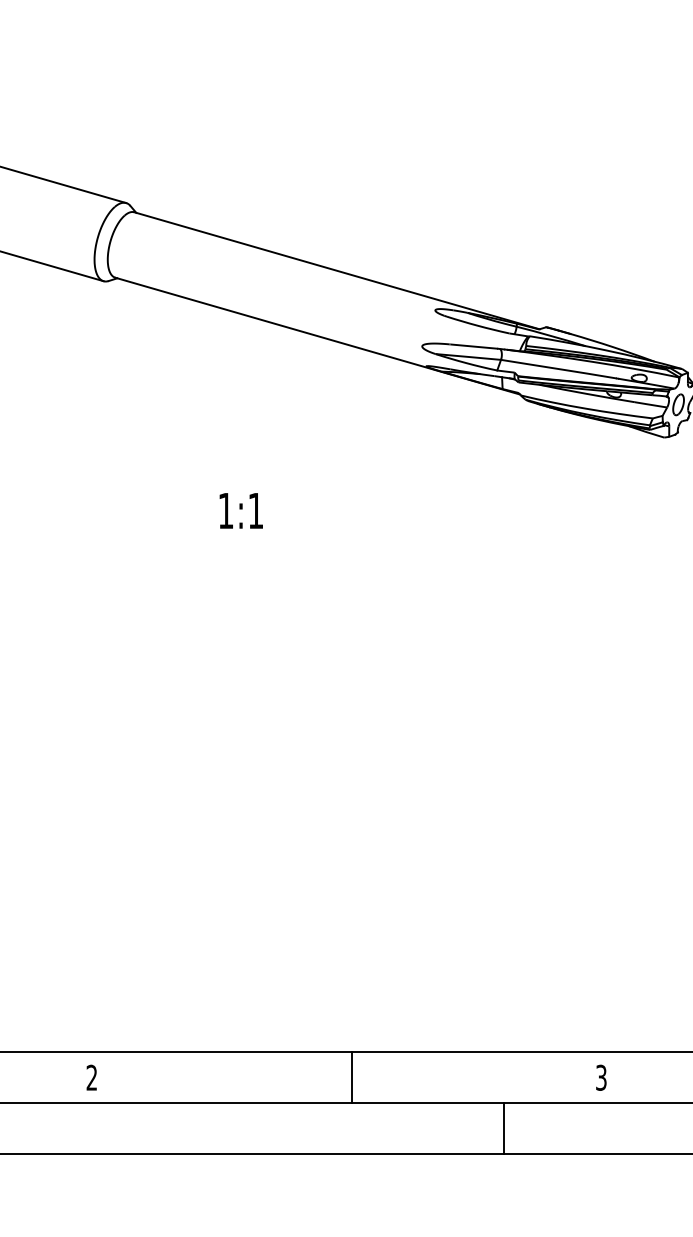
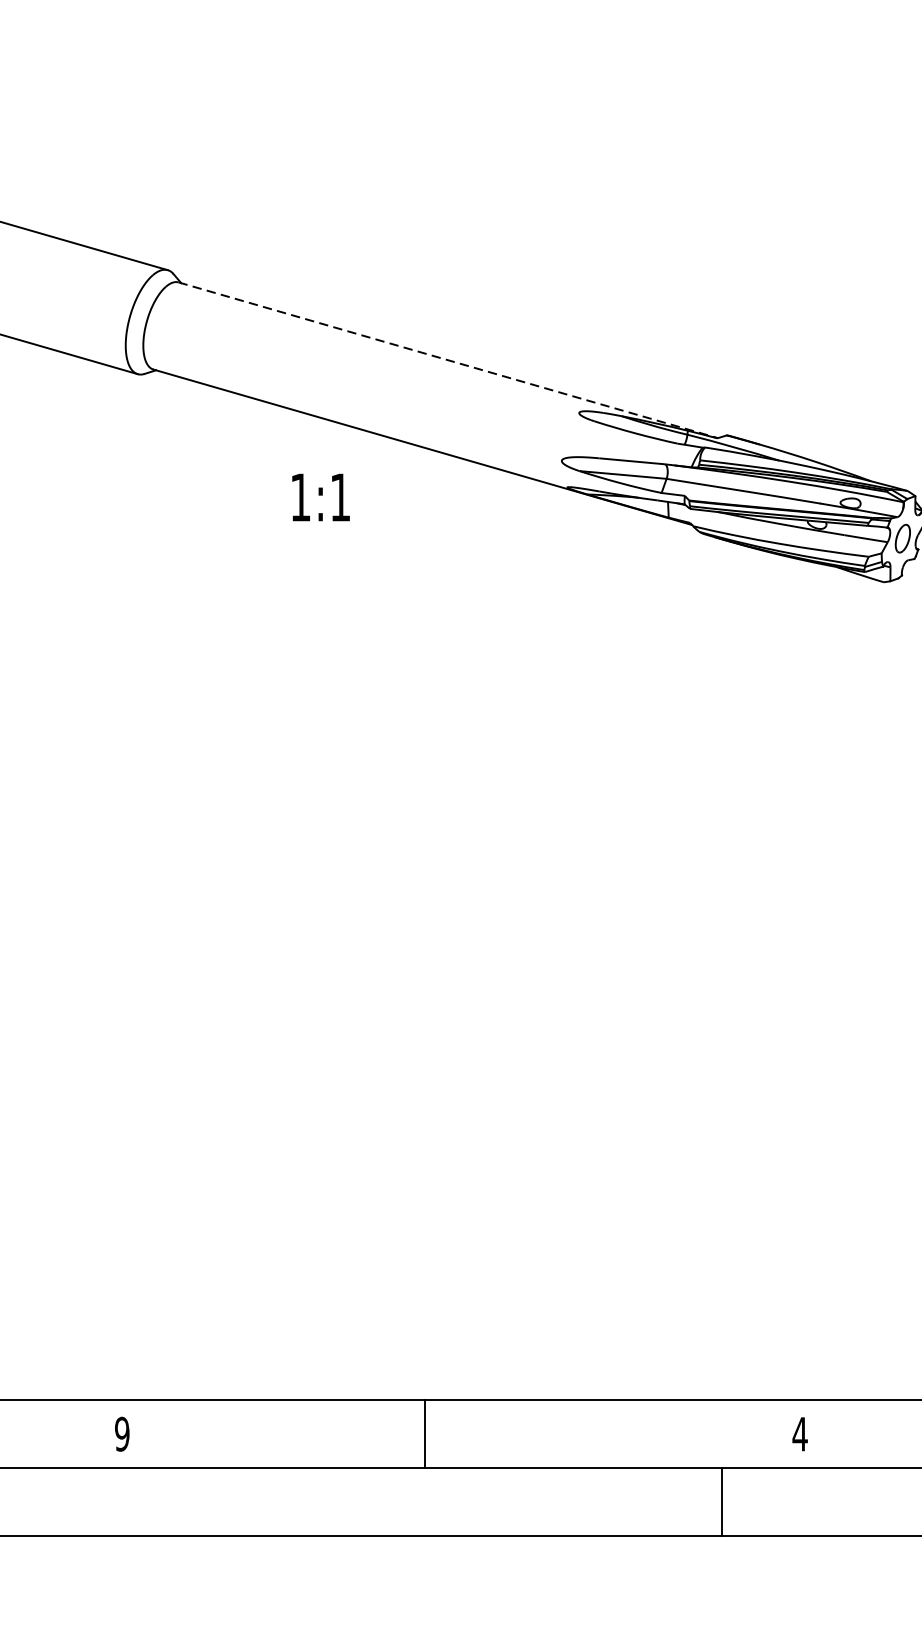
line: (336, 270) -> (447, 359), solid -> dashed
text: (240, 510) -> (319, 496), moved
text: (91, 1077) -> (121, 1433), 2 -> 9
line: (351, 1077) -> (425, 1433), moved
text: (601, 1077) -> (800, 1433), 3 -> 4
line: (504, 1128) -> (721, 1501), moved

